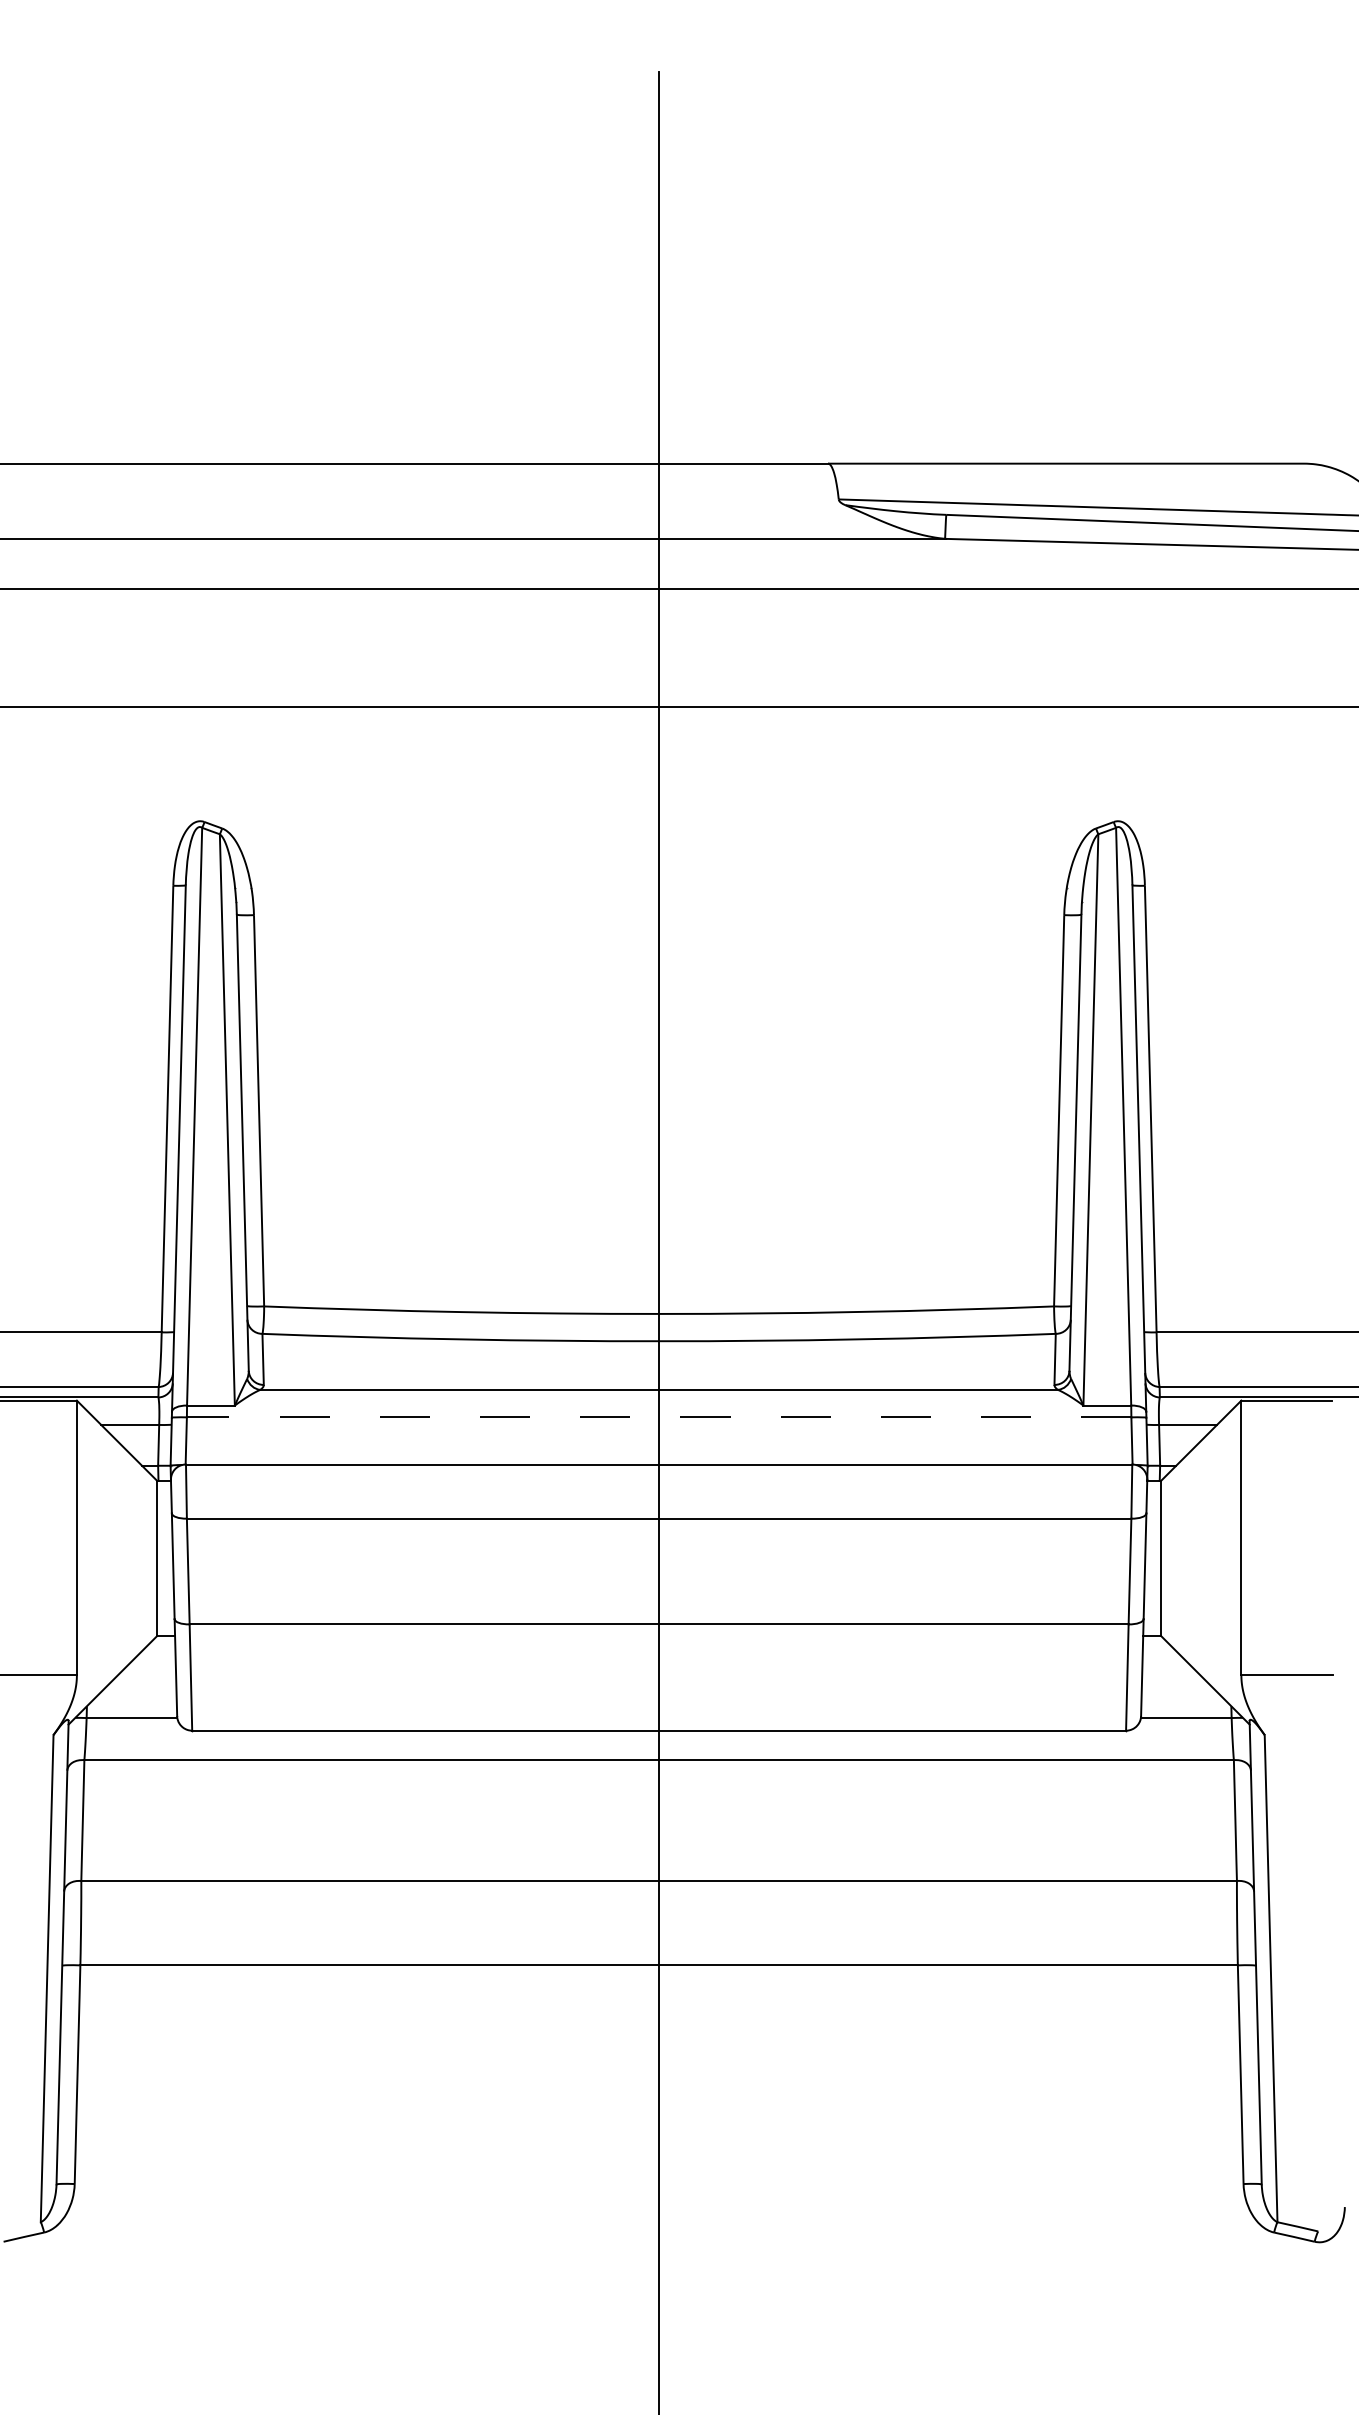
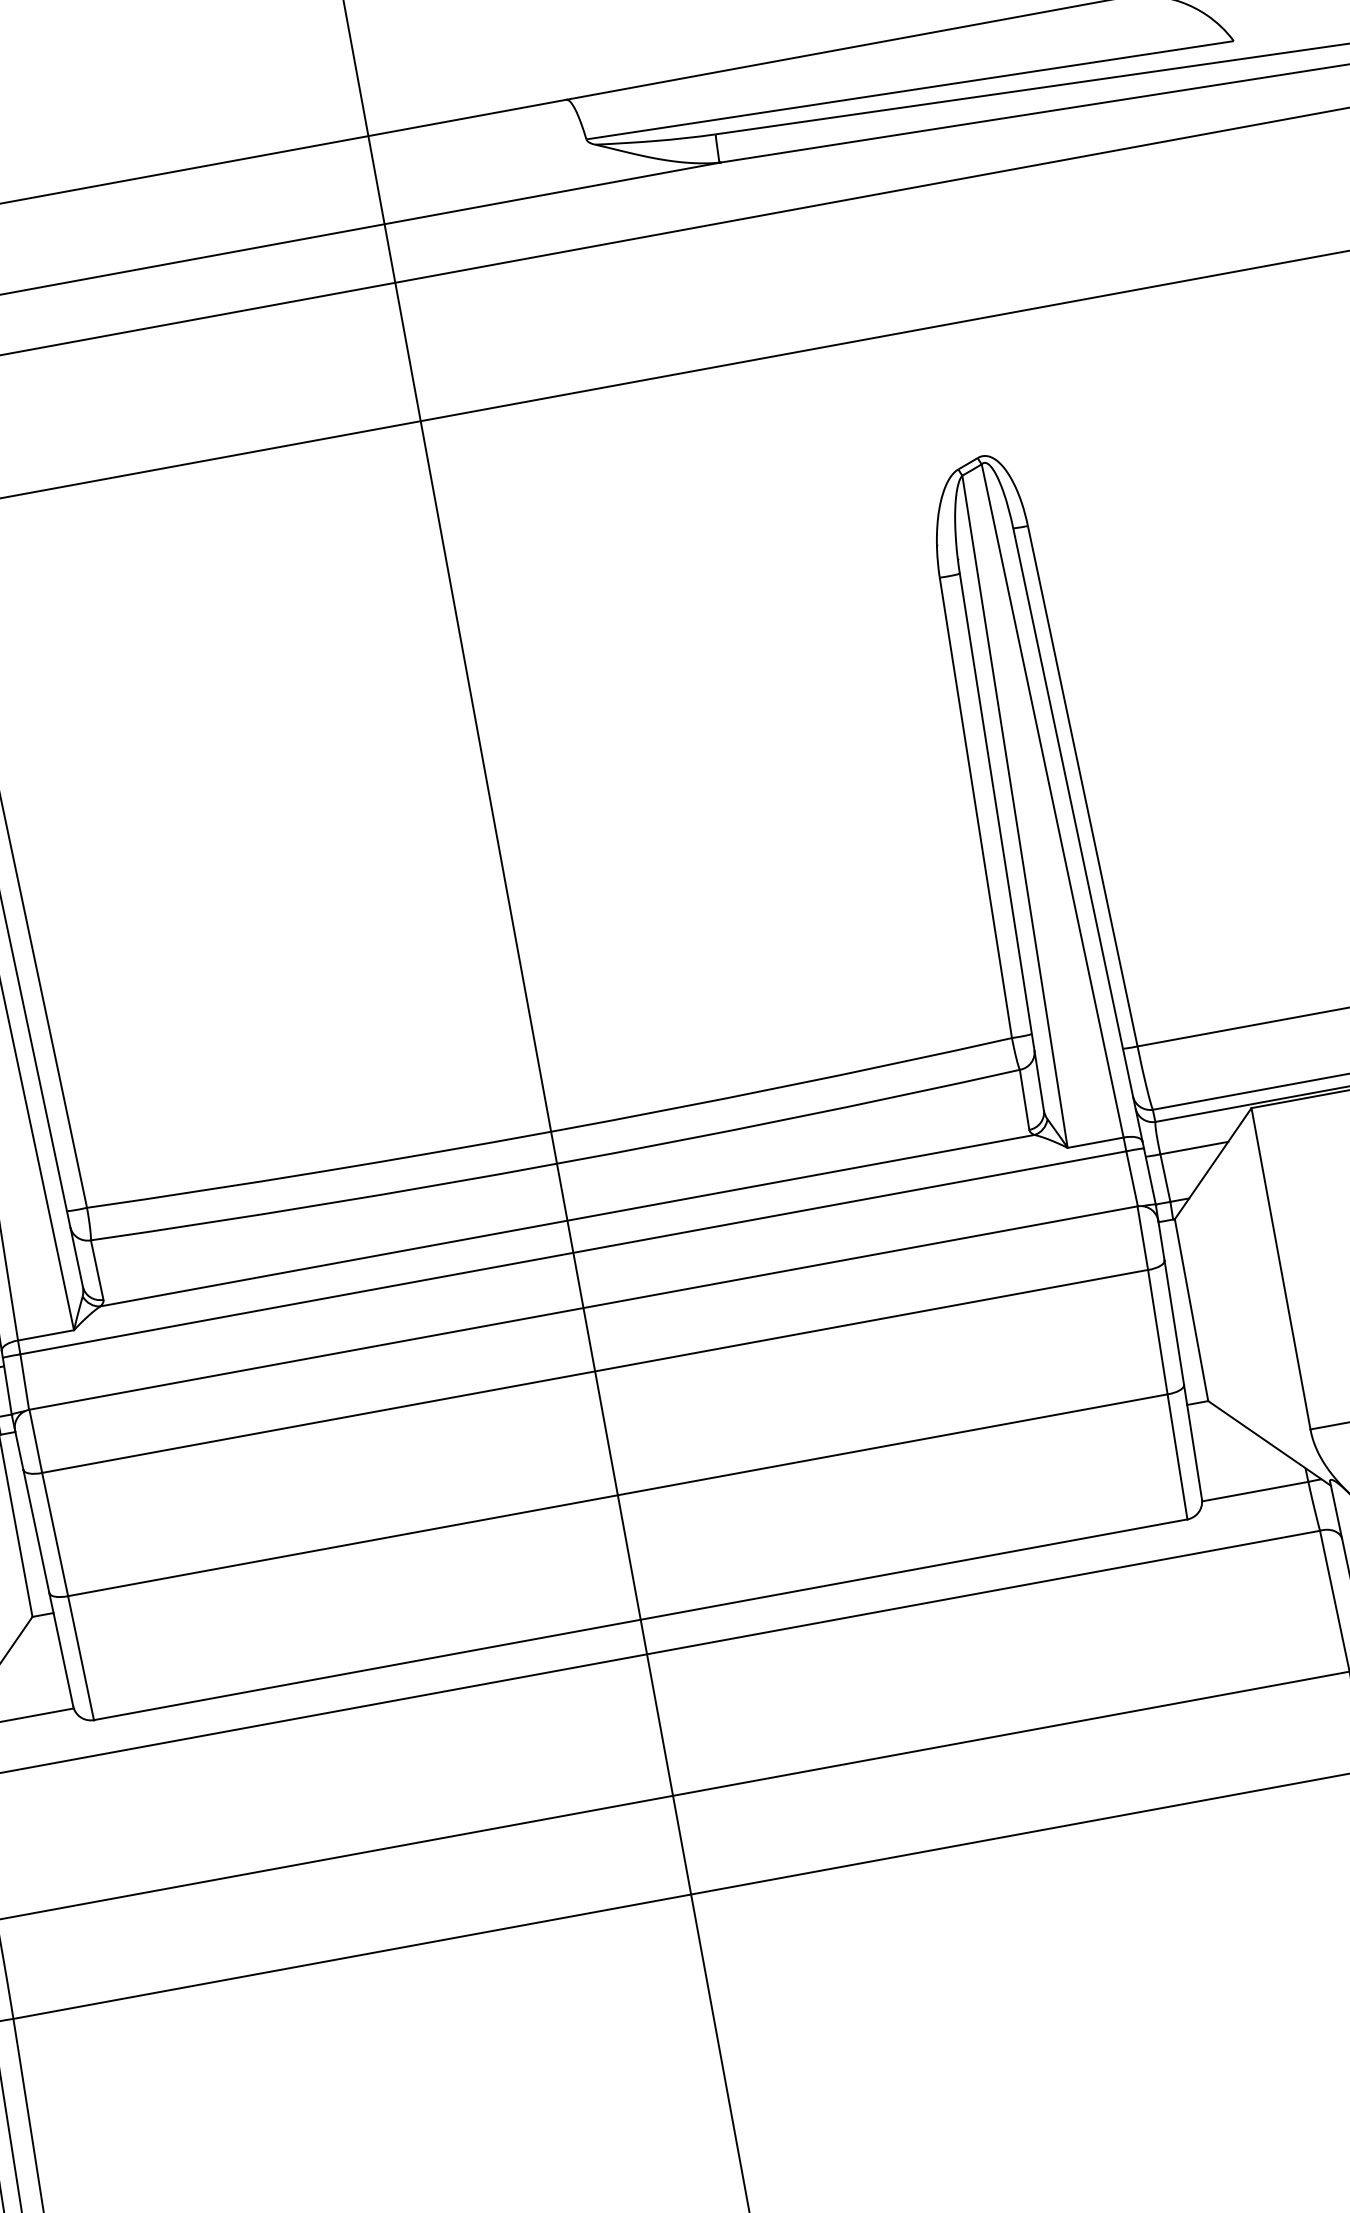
line: (658, 1417) -> (572, 1253), dashed -> solid

